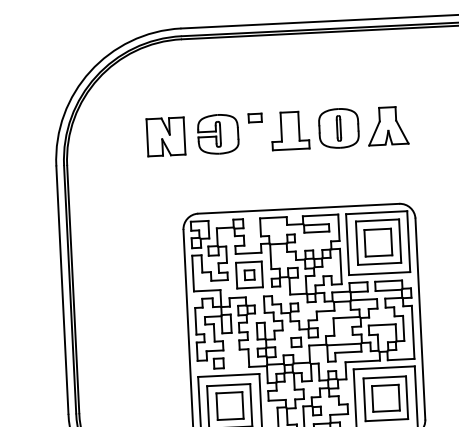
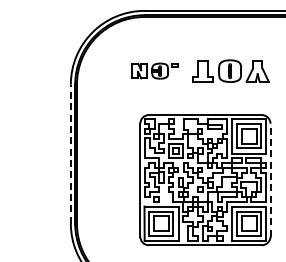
part: (204, 133) -> (154, 70), size x0.7
line: (61, 288) -> (70, 153), solid -> dashed
line: (420, 317) -> (270, 179), solid -> dashed

